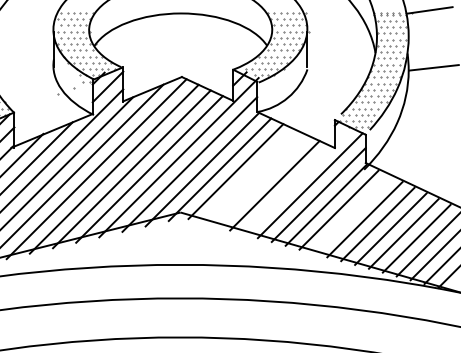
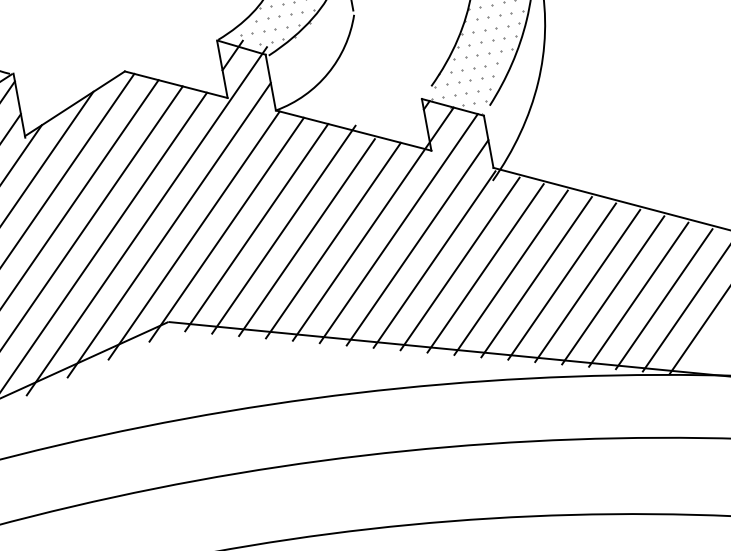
line: (249, 174) -> (282, 228), added
line: (297, 180) -> (373, 223), added
line: (261, 181) -> (307, 237), added
line: (351, 214) -> (484, 267), added

